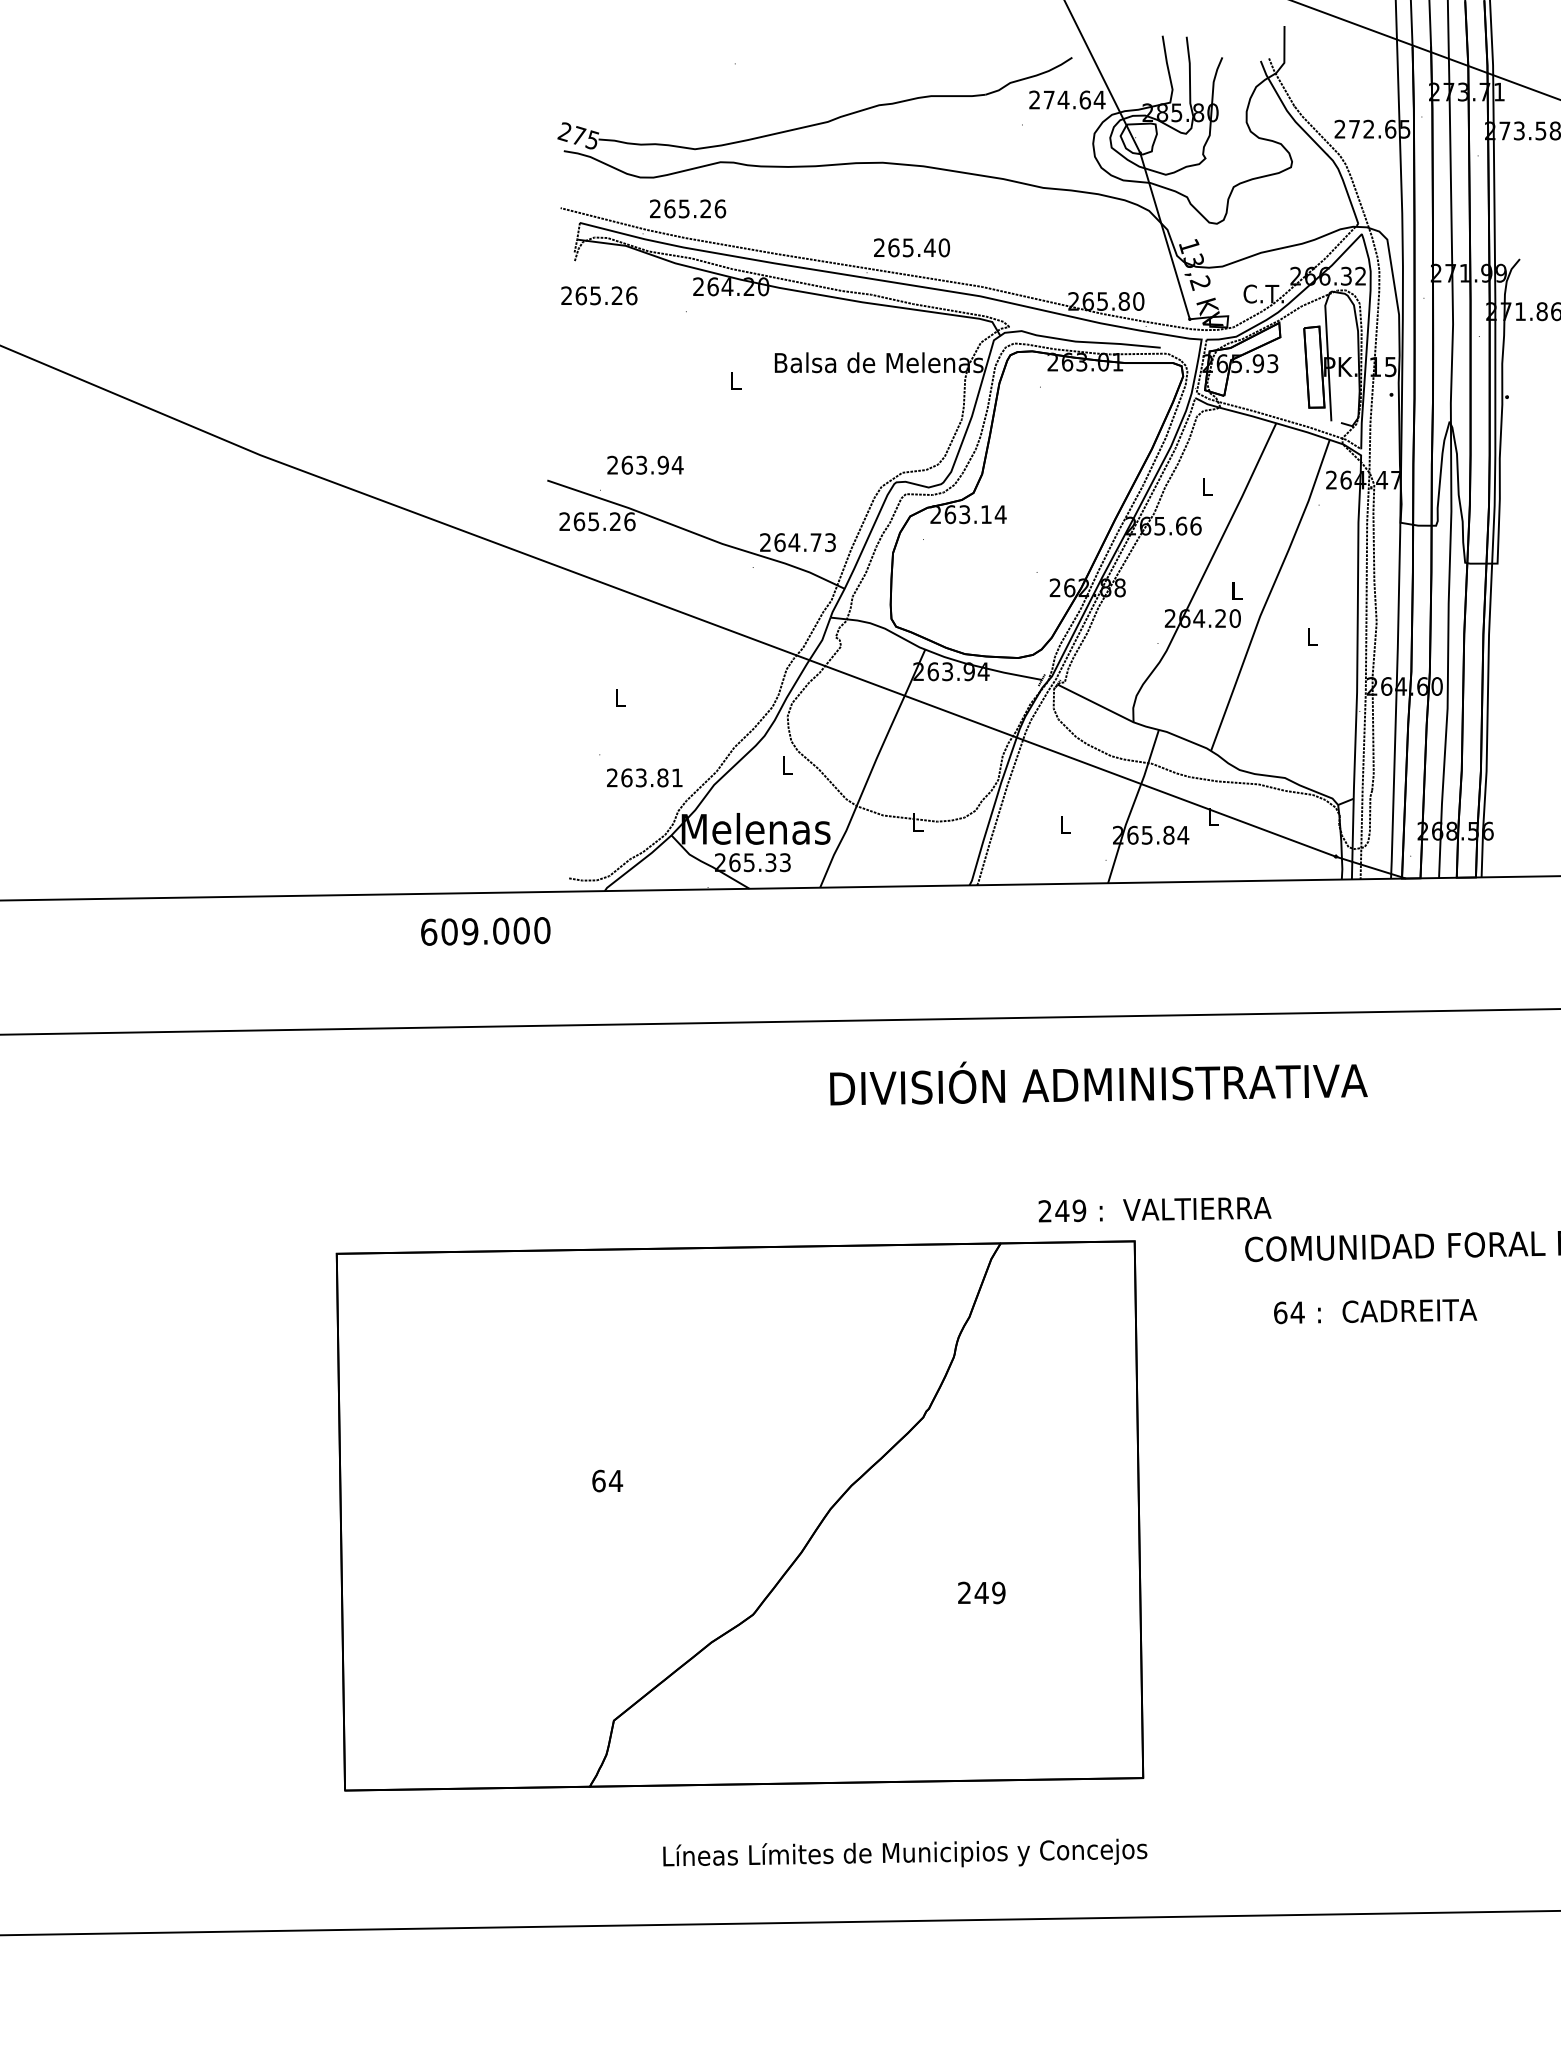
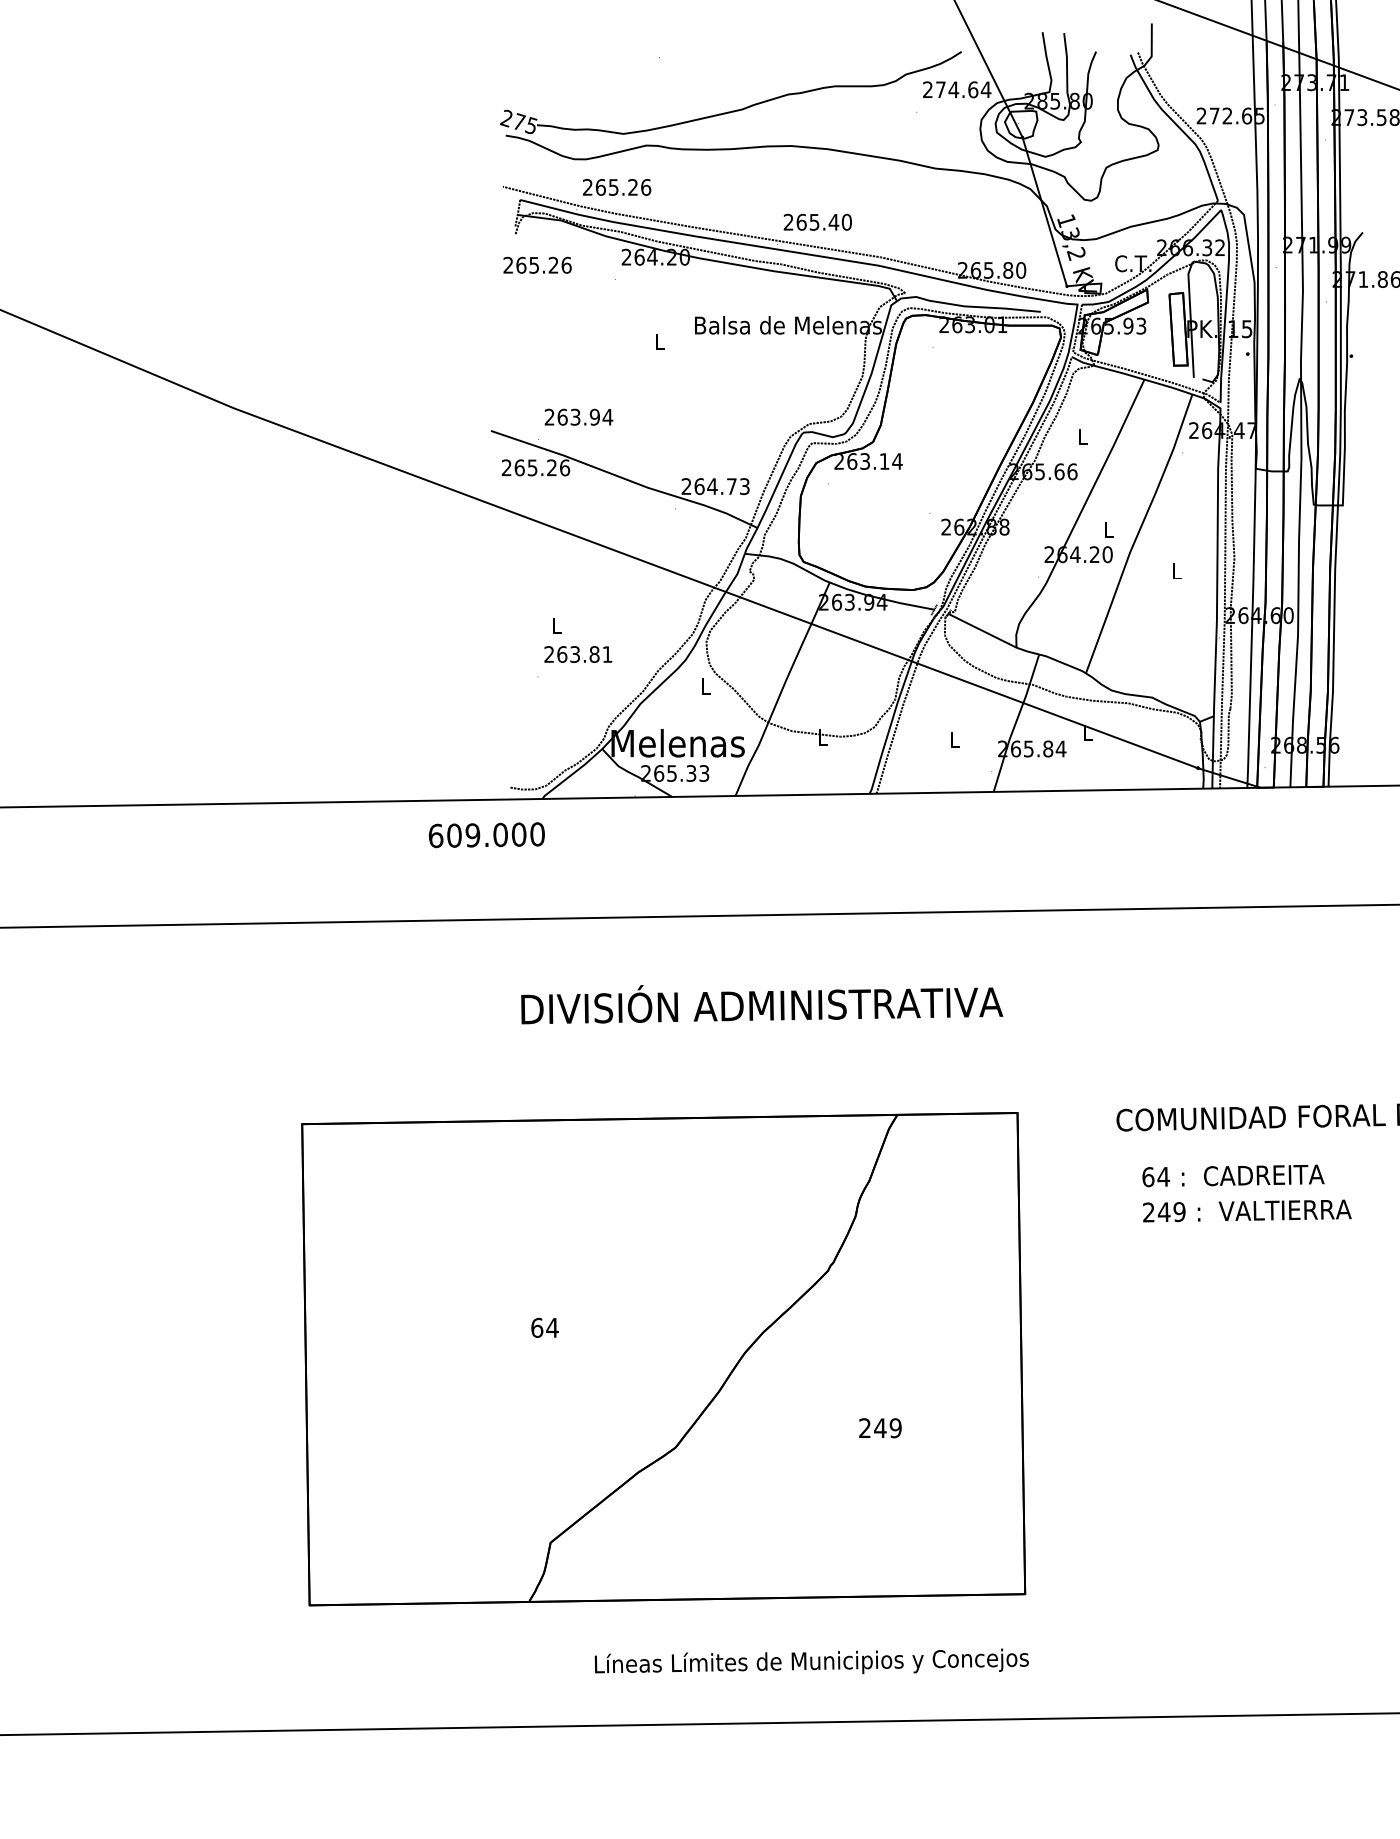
text: (644, 777) -> (578, 654), moved
text: (485, 931) -> (486, 835), moved
text: (1098, 1083) -> (761, 1004), moved
text: (1154, 1209) -> (1246, 1210), moved

